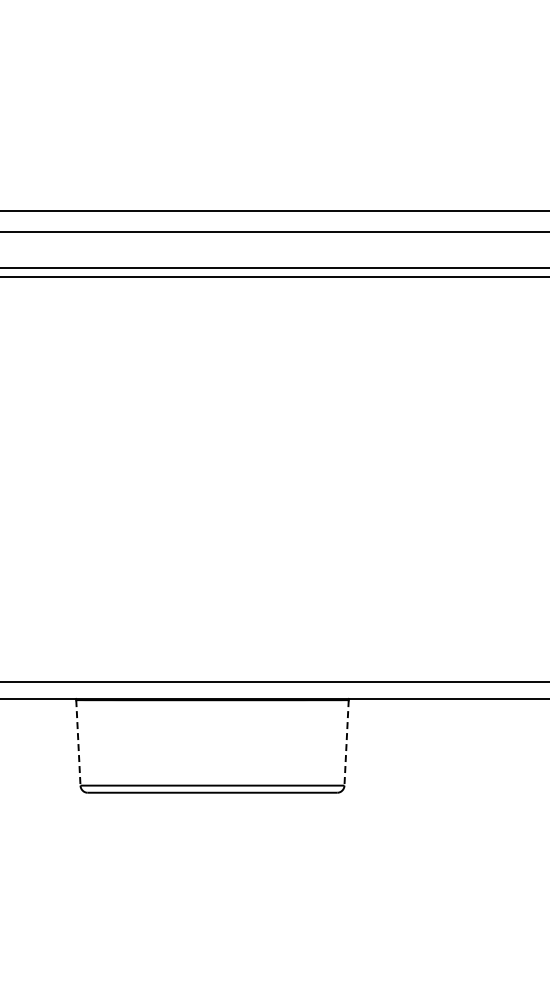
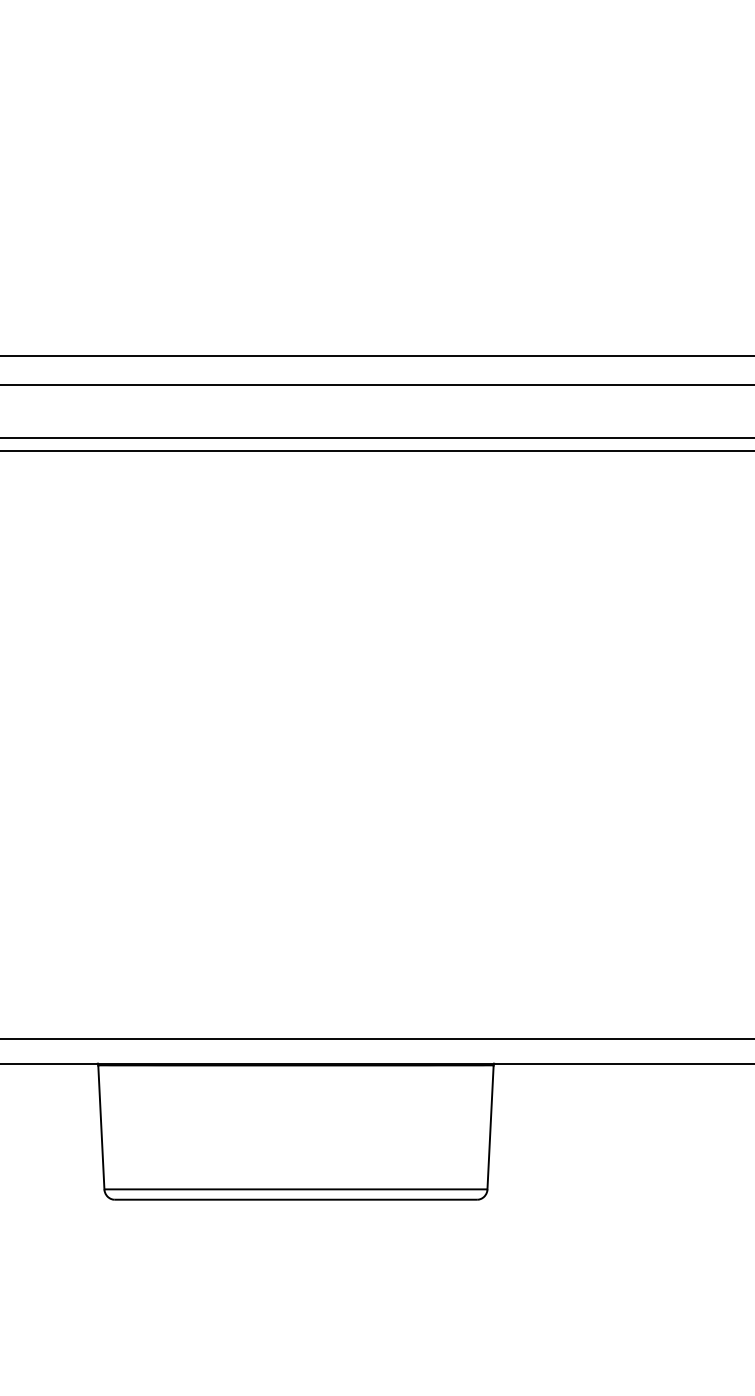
line: (78, 742) -> (101, 1126), dashed -> solid
line: (346, 742) -> (490, 1126), dashed -> solid

